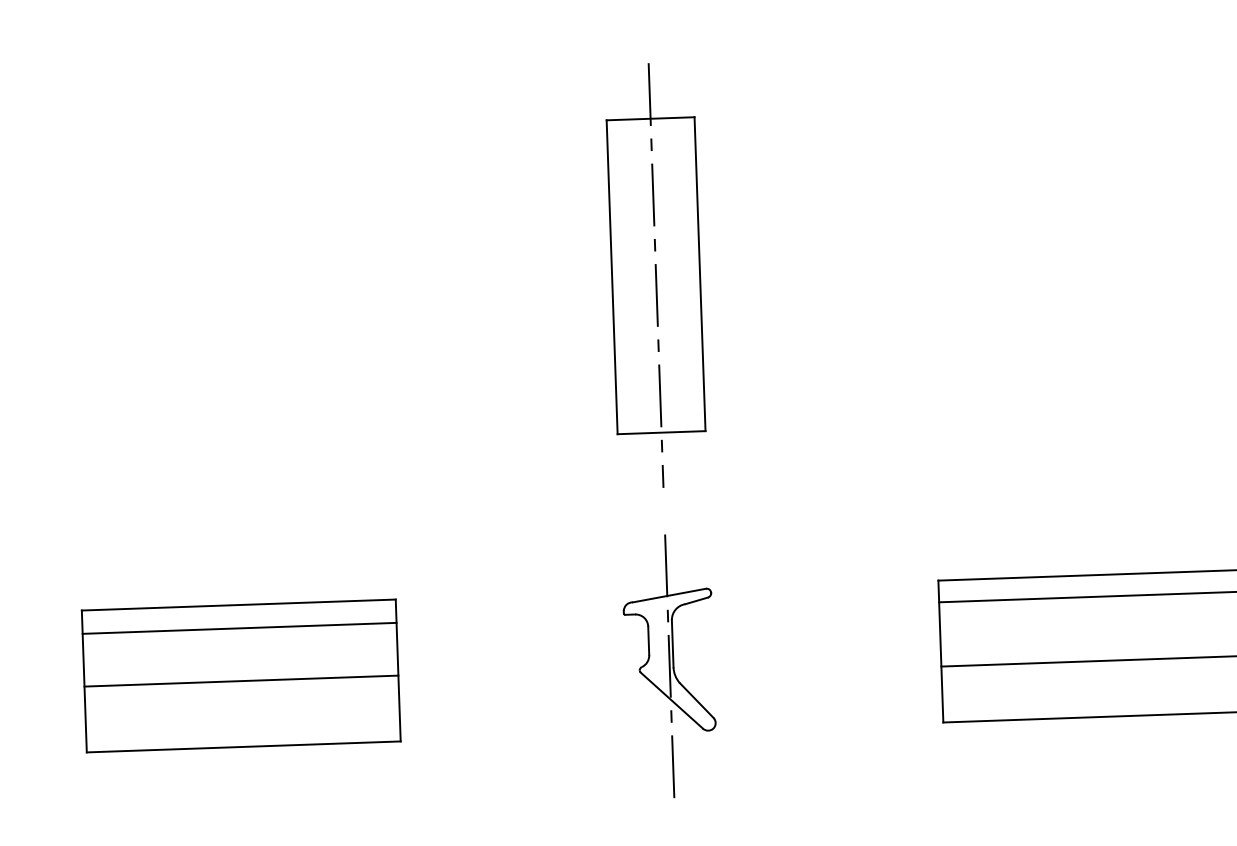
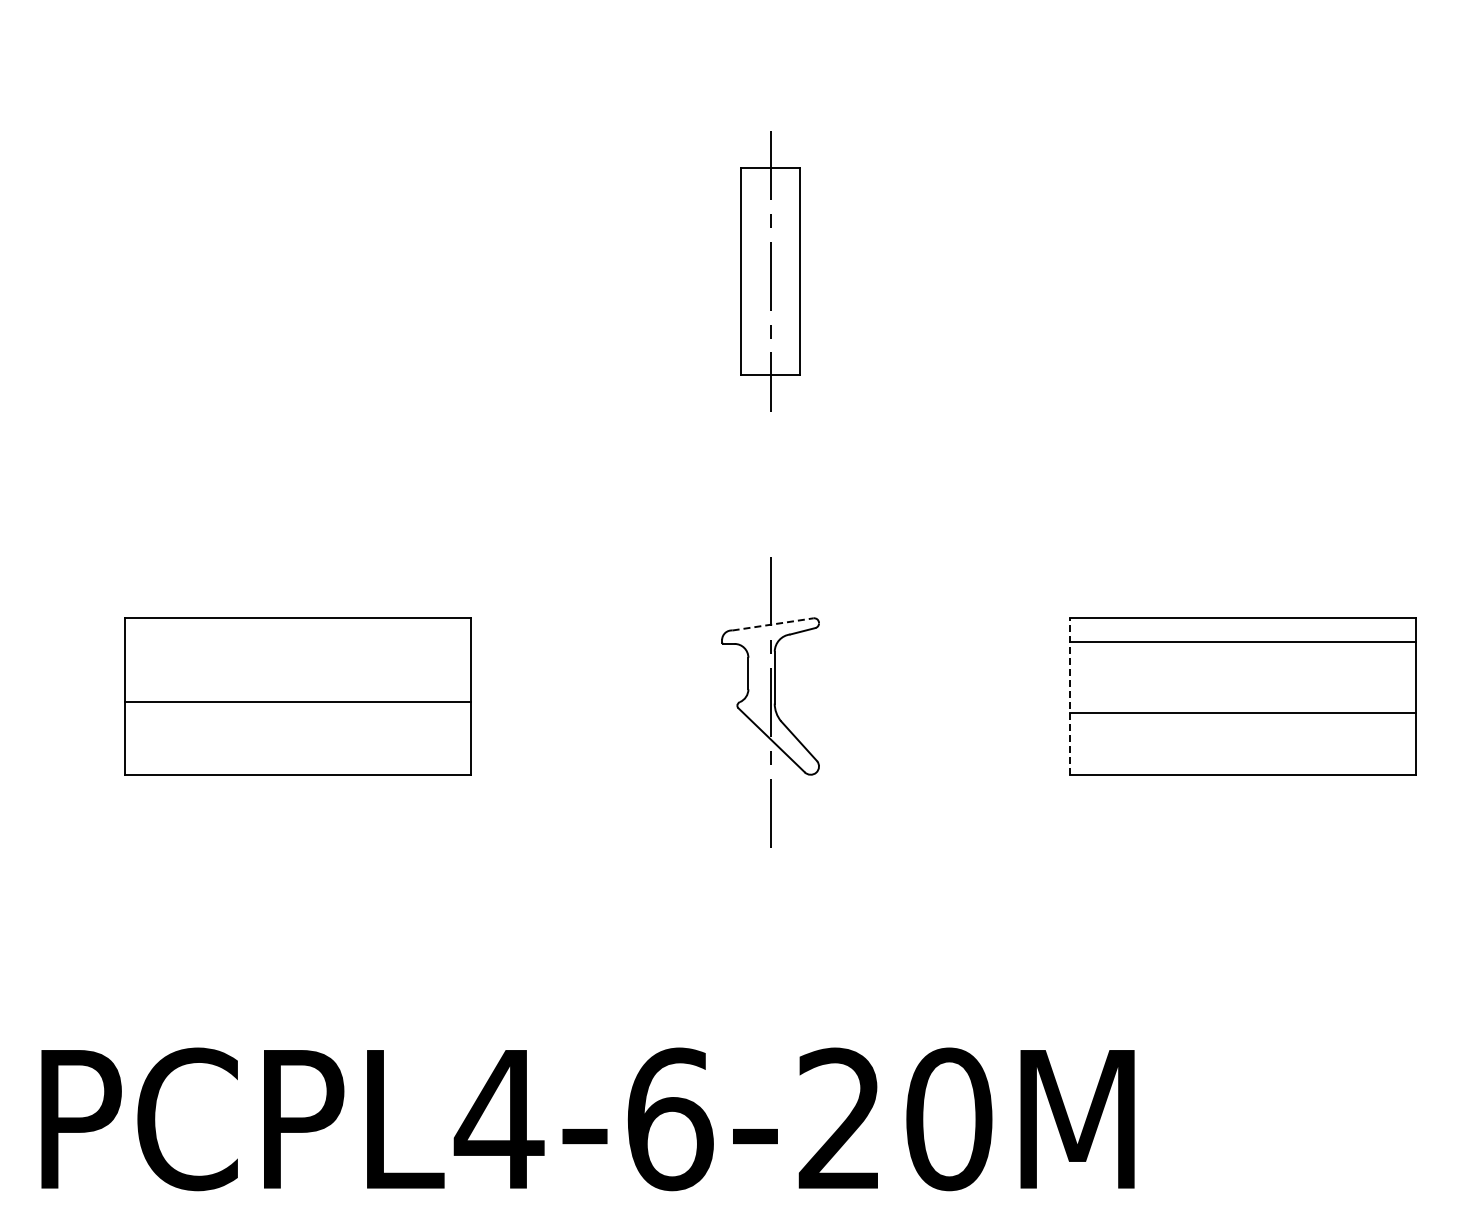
part: (656, 275) -> (770, 271), size x0.6
line: (669, 595) -> (773, 624), solid -> dashed
line: (239, 628) -> (297, 644), removed
line: (940, 651) -> (1069, 696), solid -> dashed

